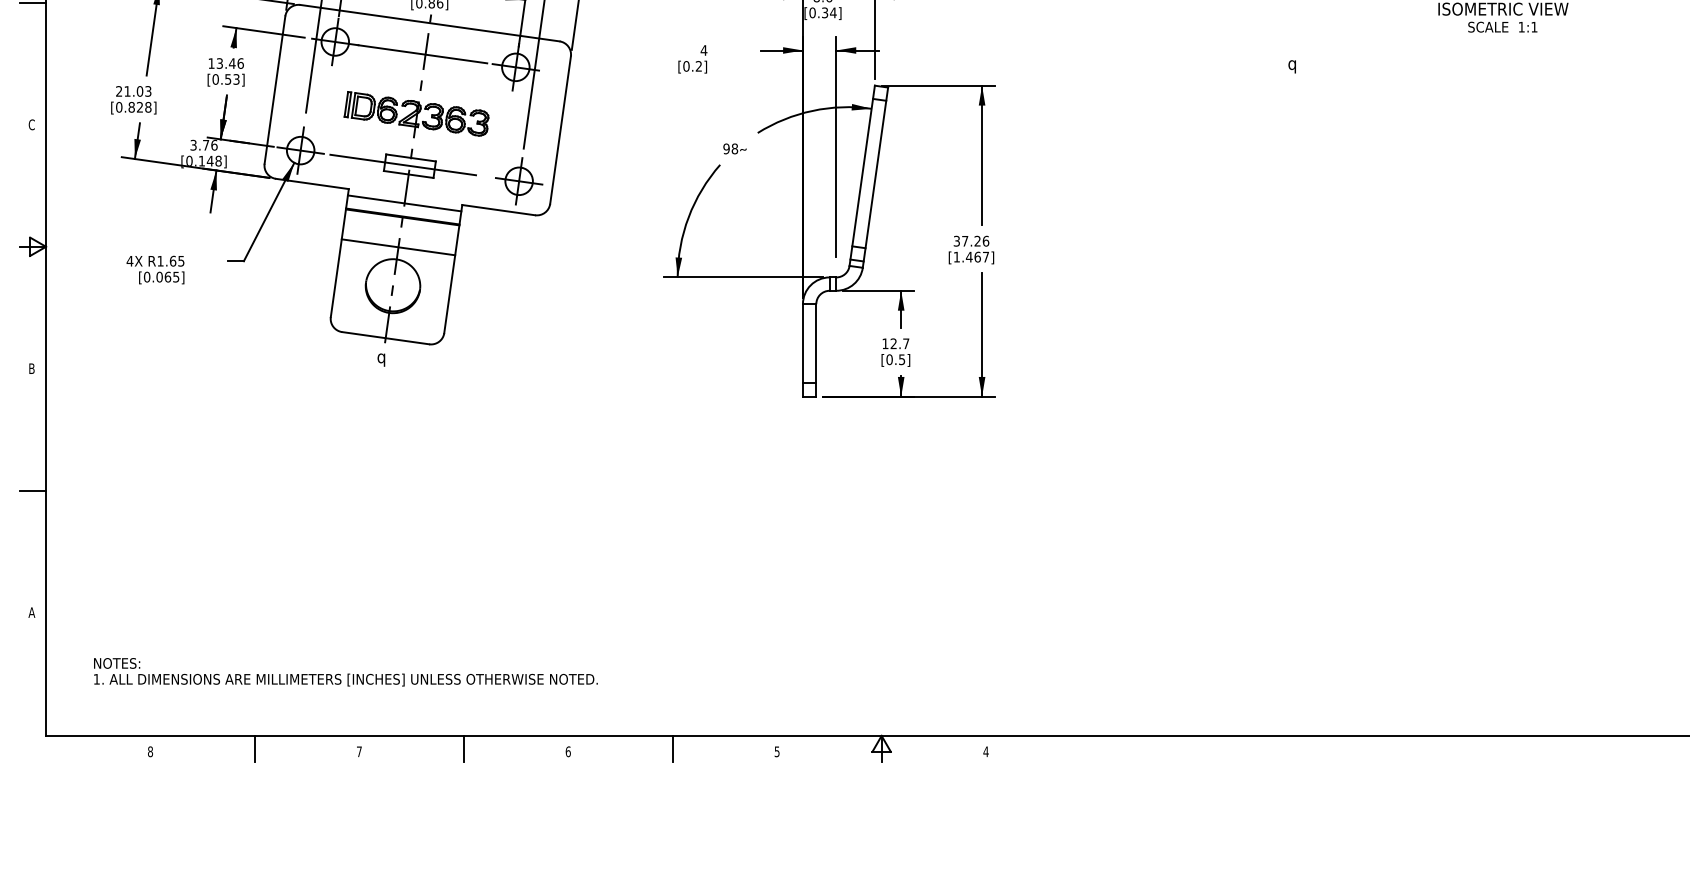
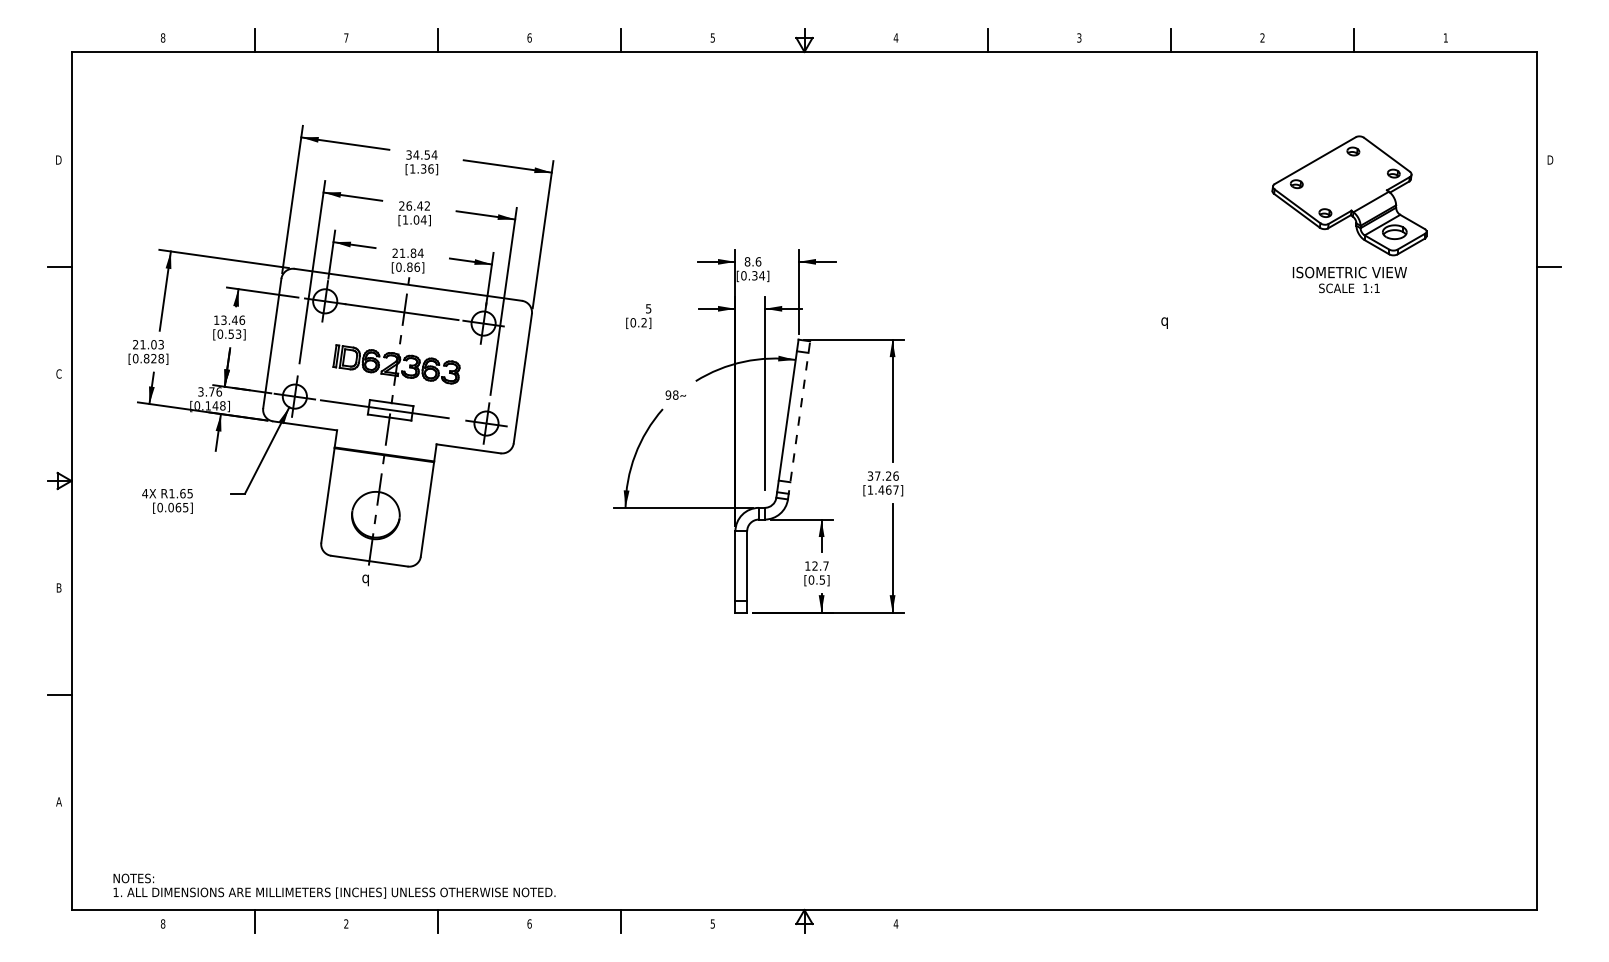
text: (703, 50) -> (648, 308), 4 -> 5
line: (875, 177) -> (799, 420), solid -> dashed
line: (404, 202) -> (385, 442), removed
line: (398, 247) -> (380, 481), removed
text: (345, 671) -> (334, 885), moved
text: (359, 751) -> (346, 923), 7 -> 2

